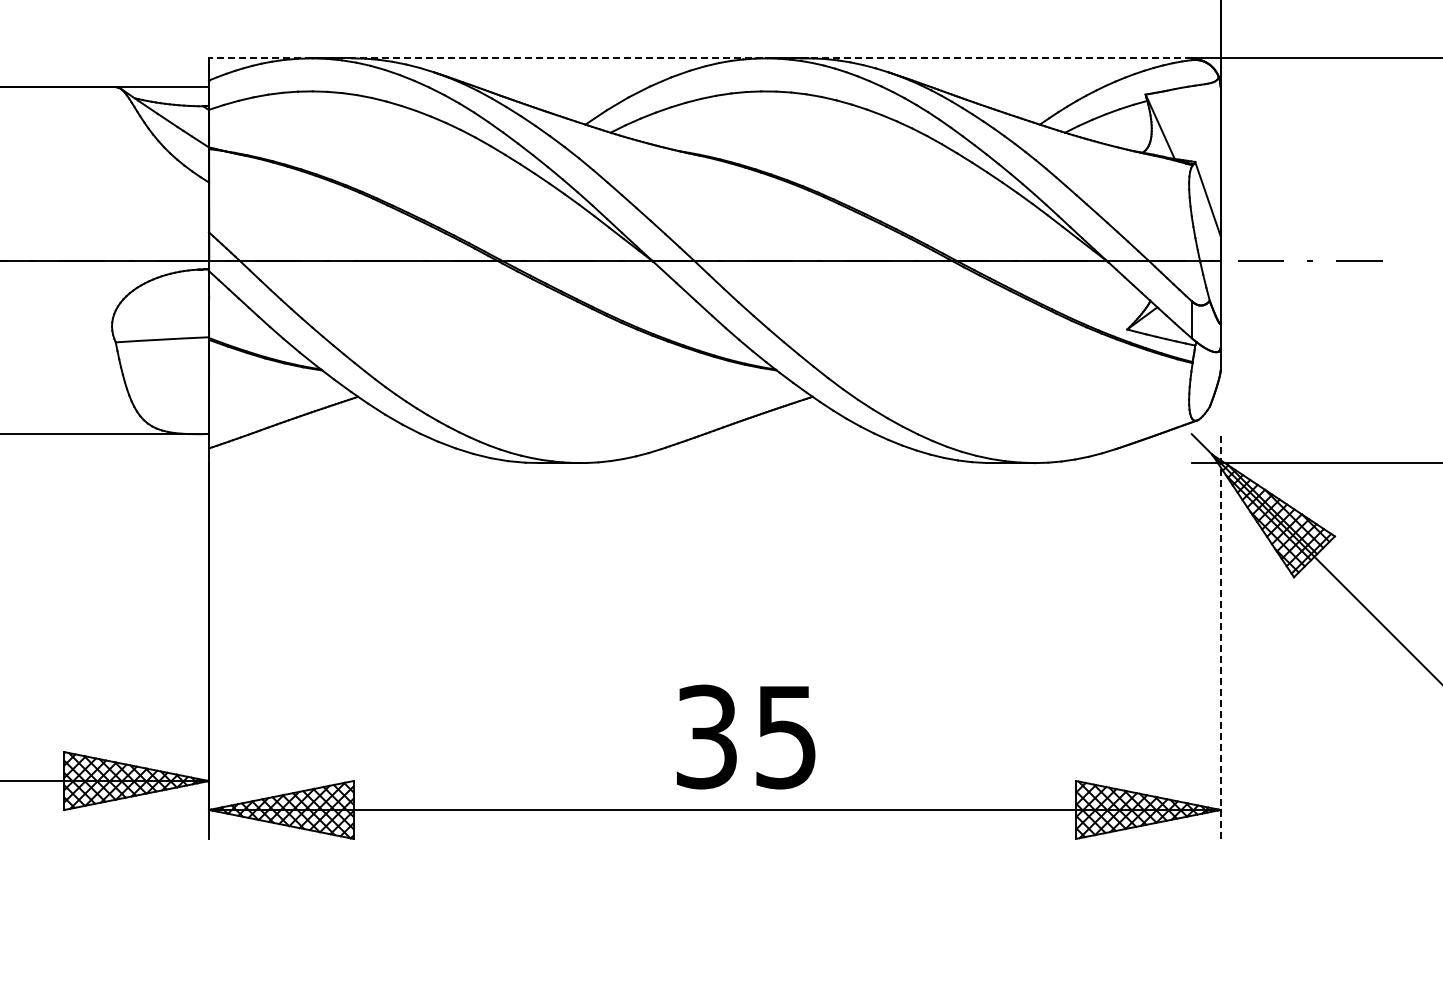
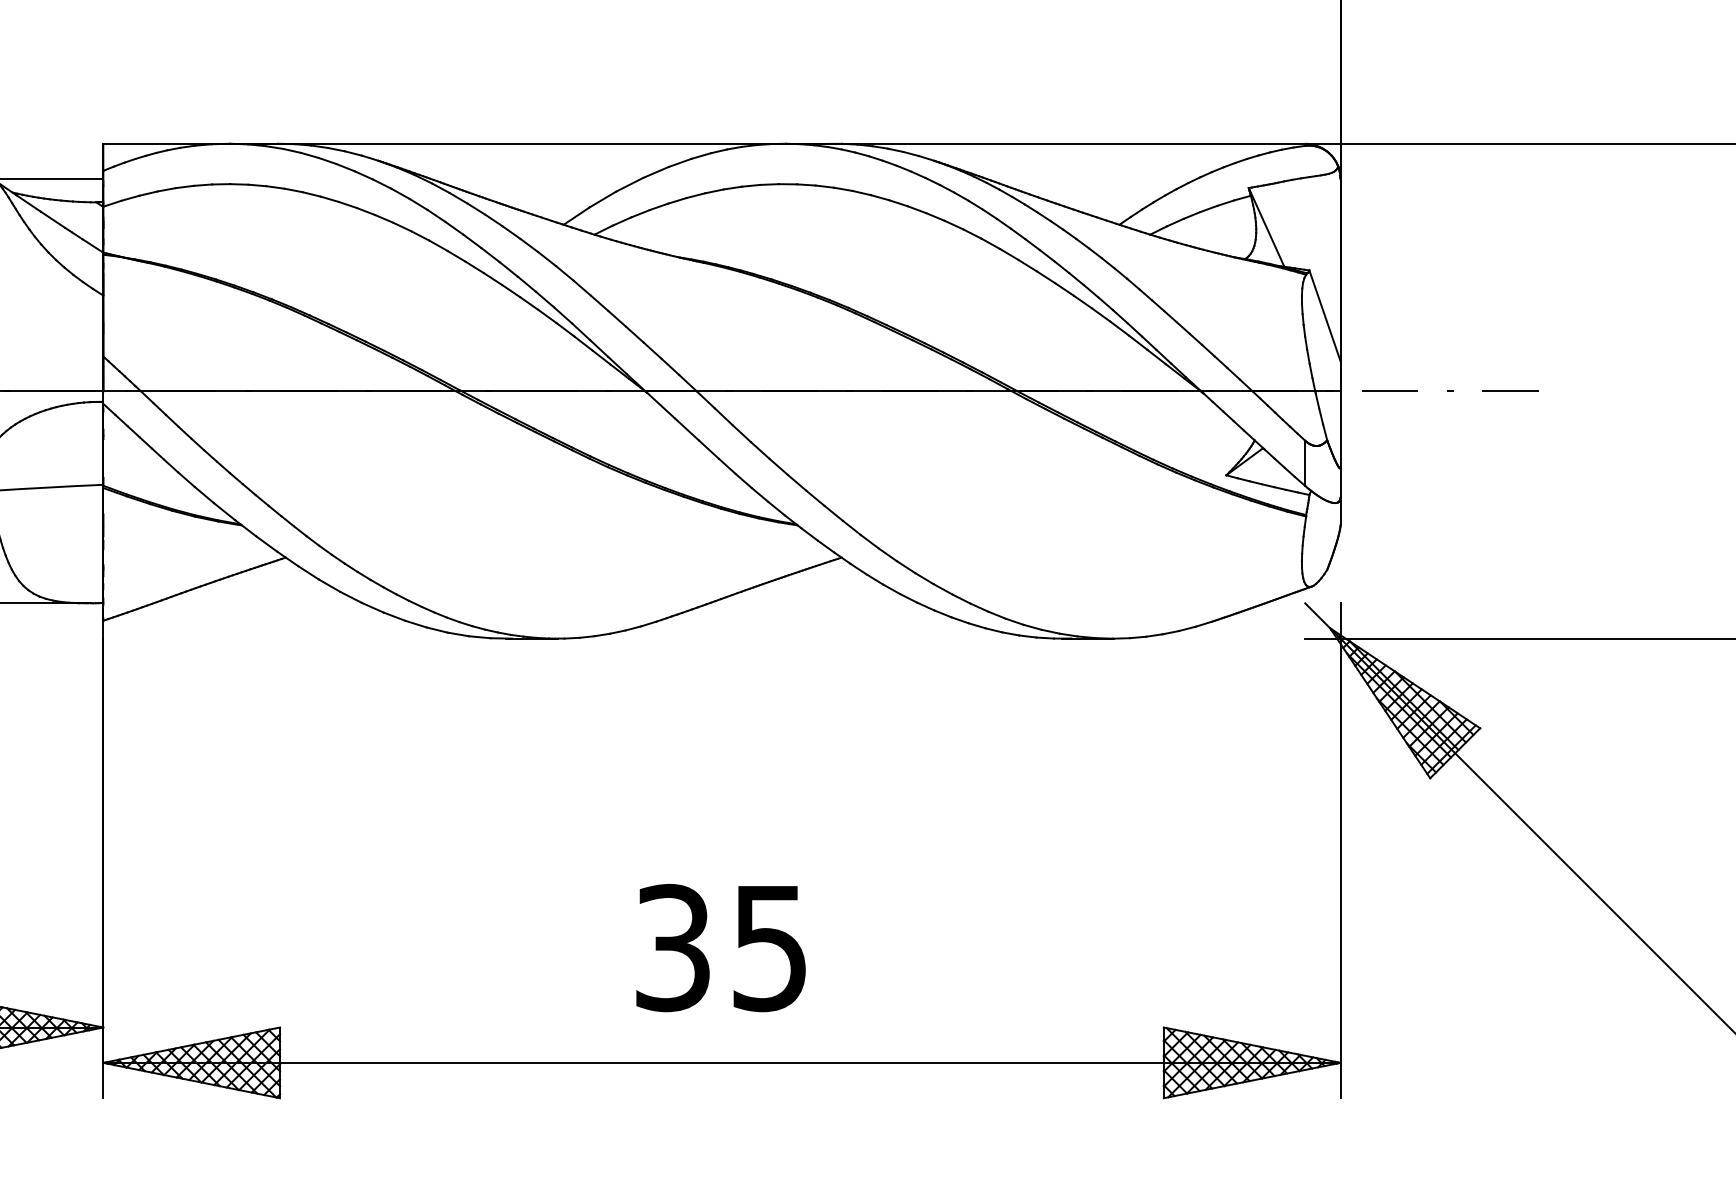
line: (699, 58) -> (703, 143), dashed -> solid
line: (1220, 636) -> (1340, 850), dashed -> solid
text: (746, 736) -> (721, 947), moved

